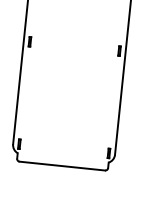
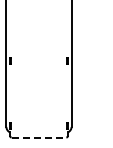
line: (63, 166) -> (39, 137), solid -> dashed

